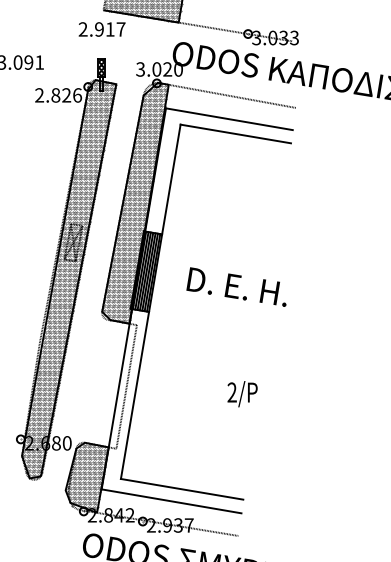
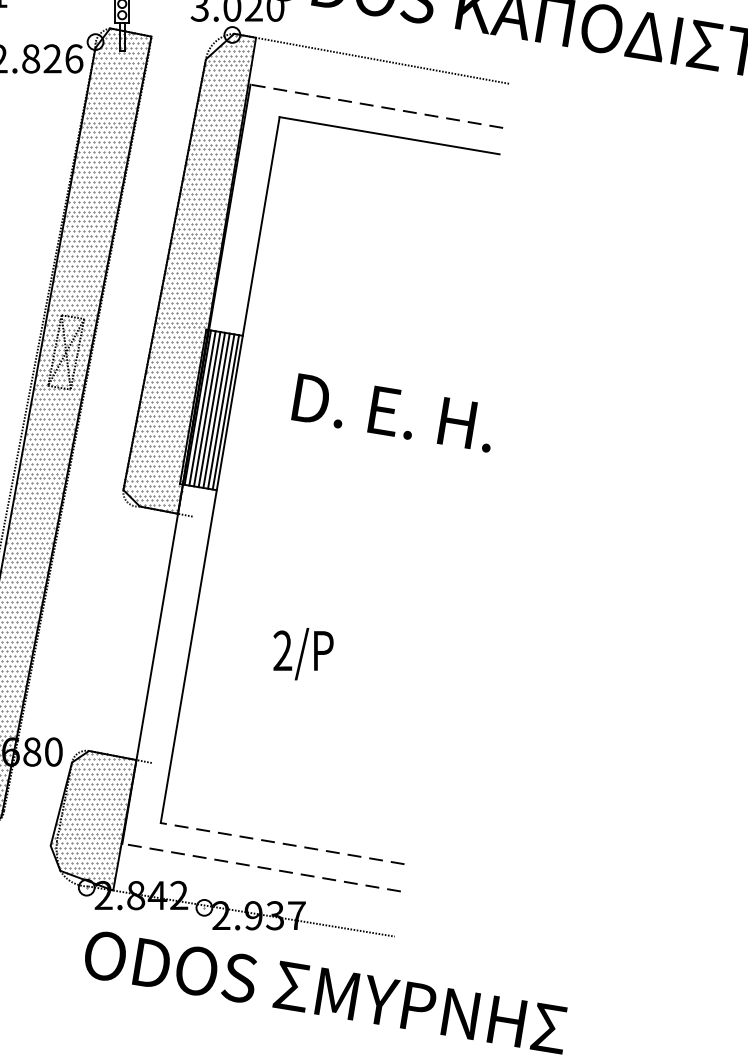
line: (228, 119) -> (375, 106), solid -> dashed
text: (236, 286) -> (390, 411), moved
line: (126, 386) -> (171, 638), removed
text: (242, 394) -> (303, 654), moved
line: (181, 489) -> (281, 844), solid -> dashed
line: (171, 501) -> (261, 867), solid -> dashed

